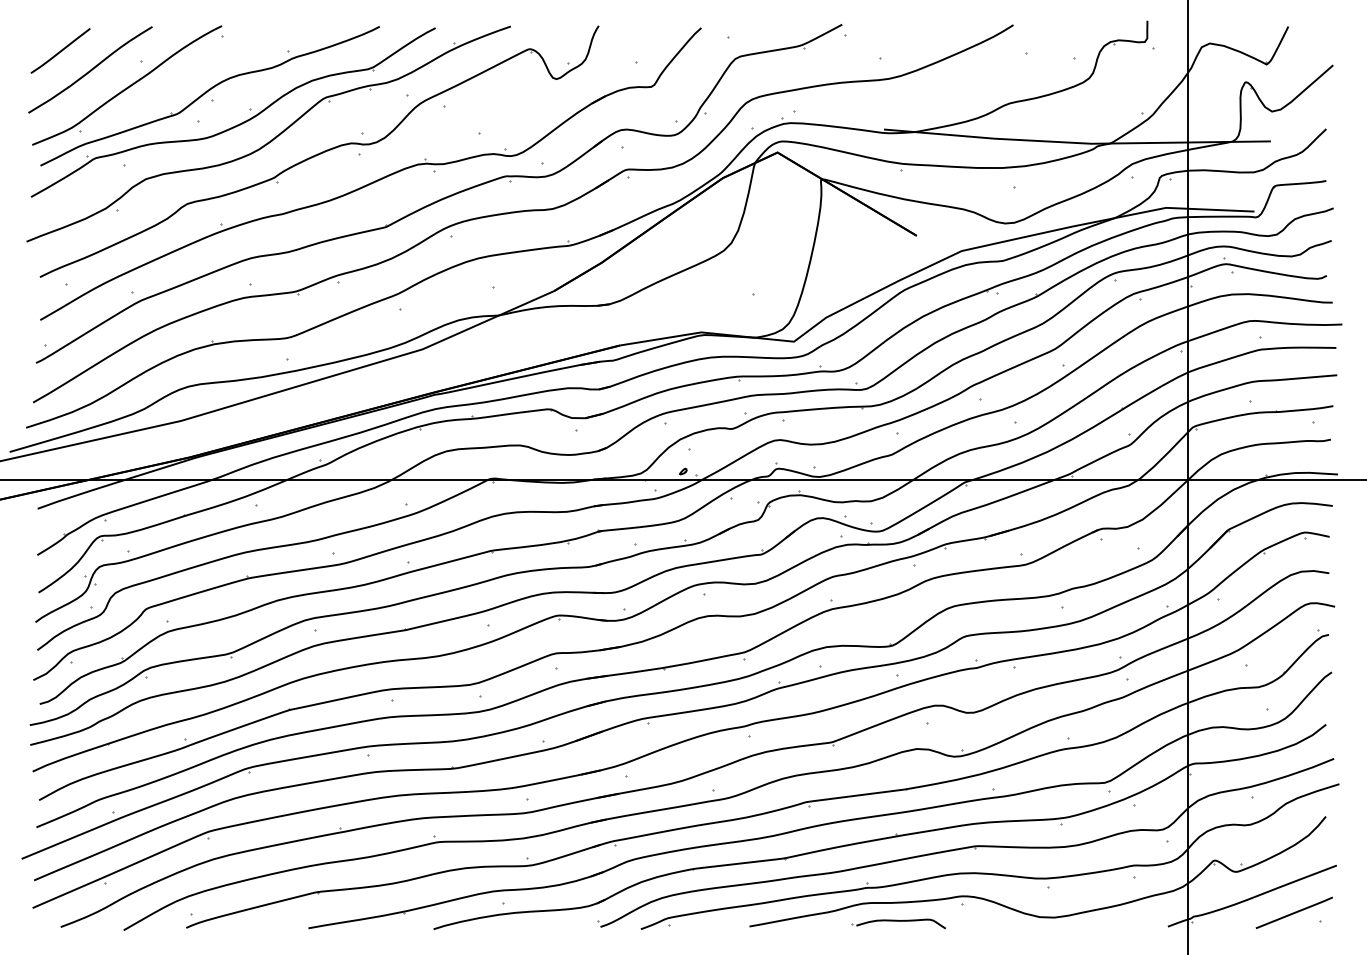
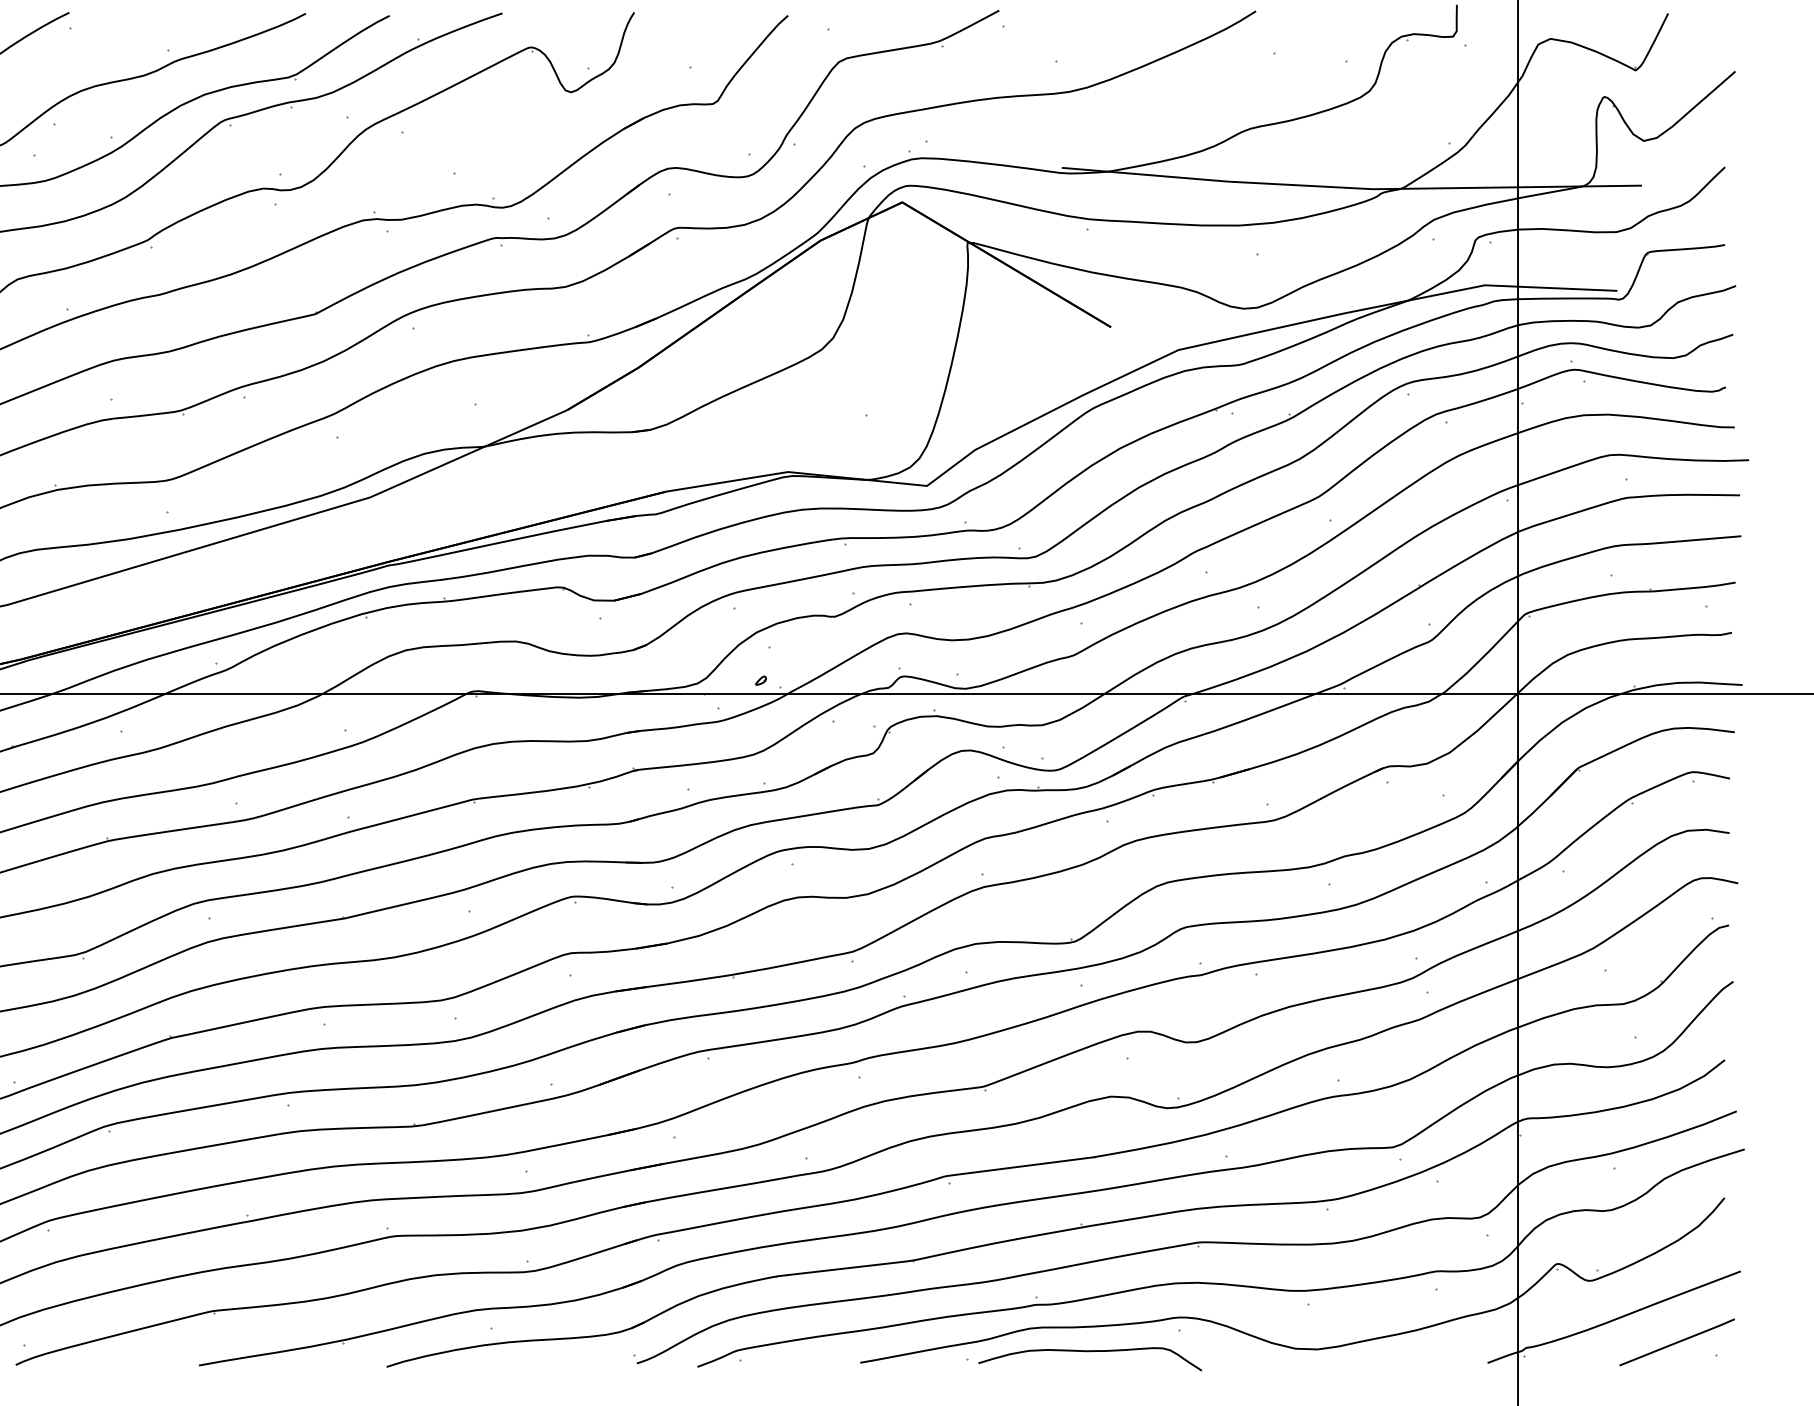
part: (898, 923) -> (1083, 1358), size x1.67

